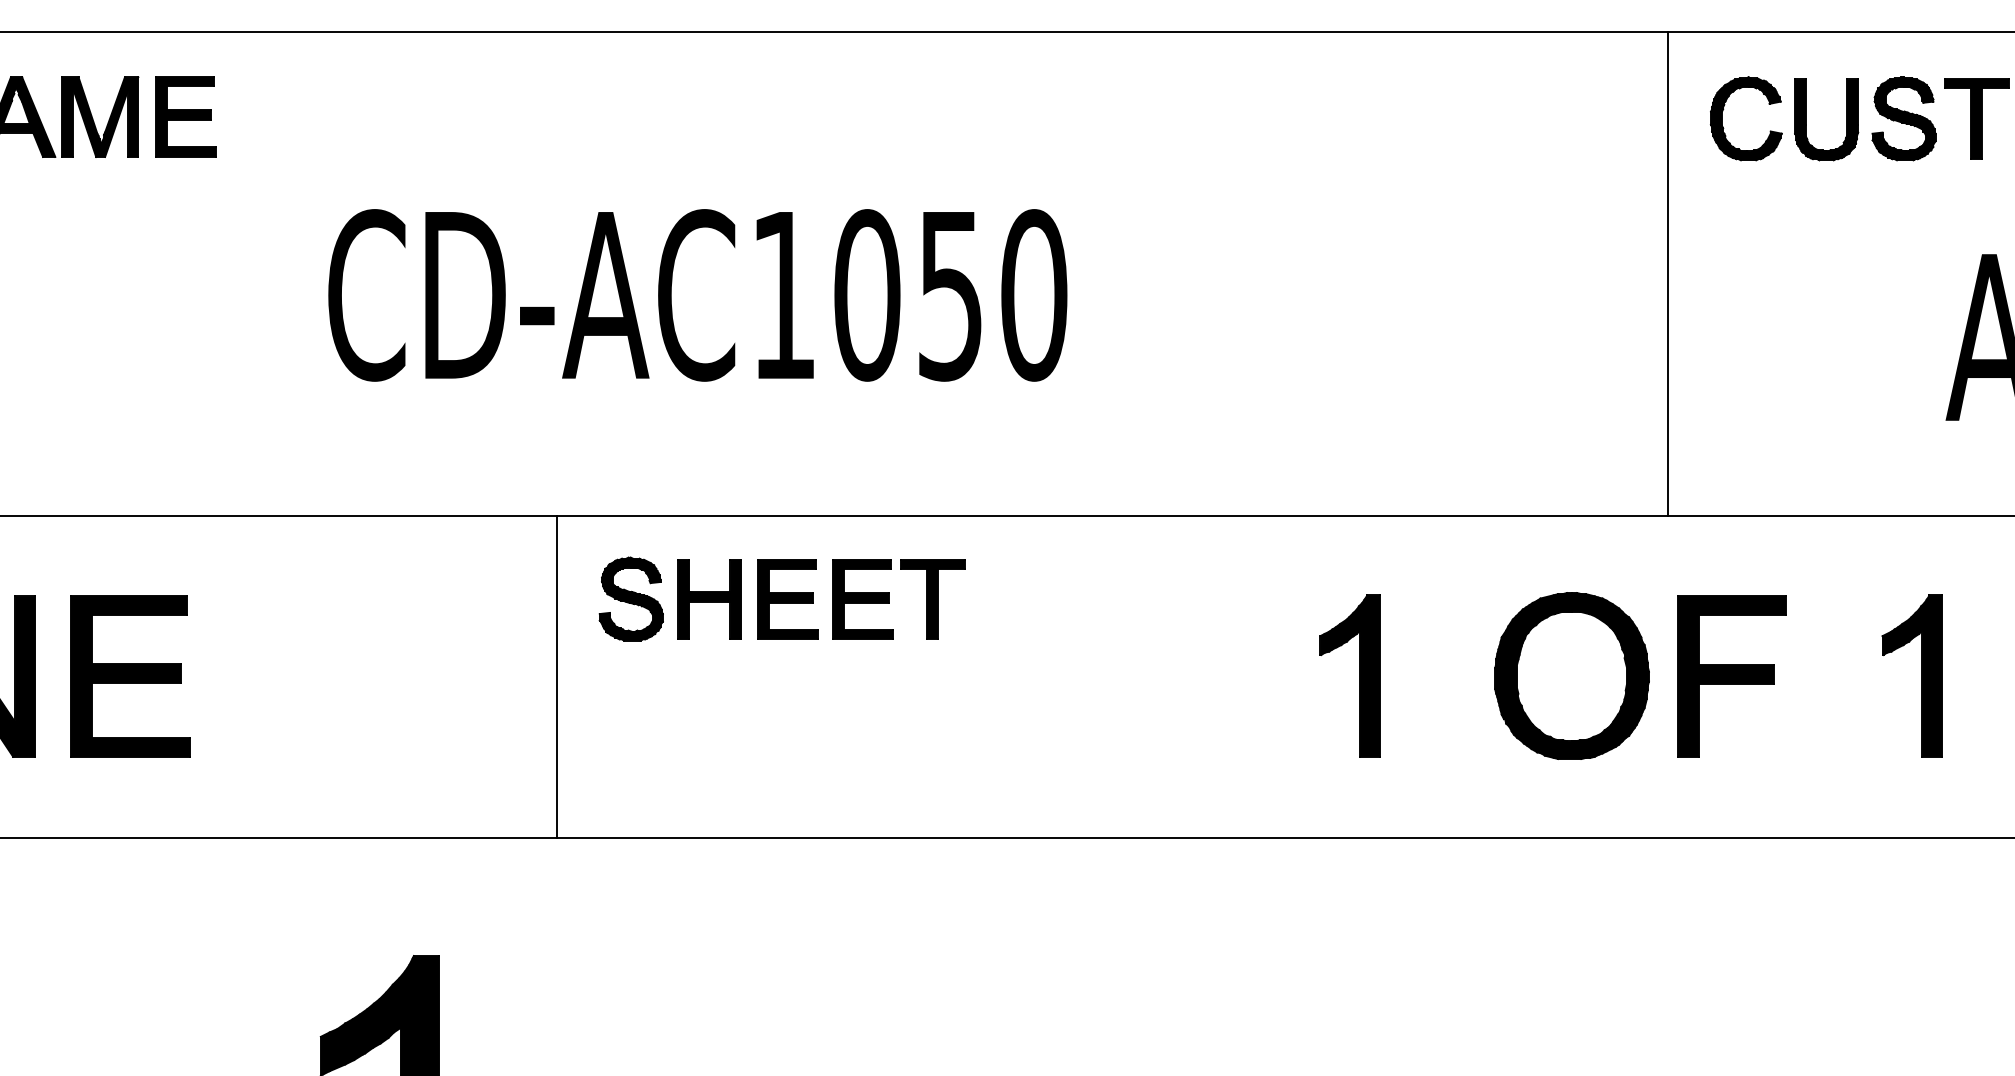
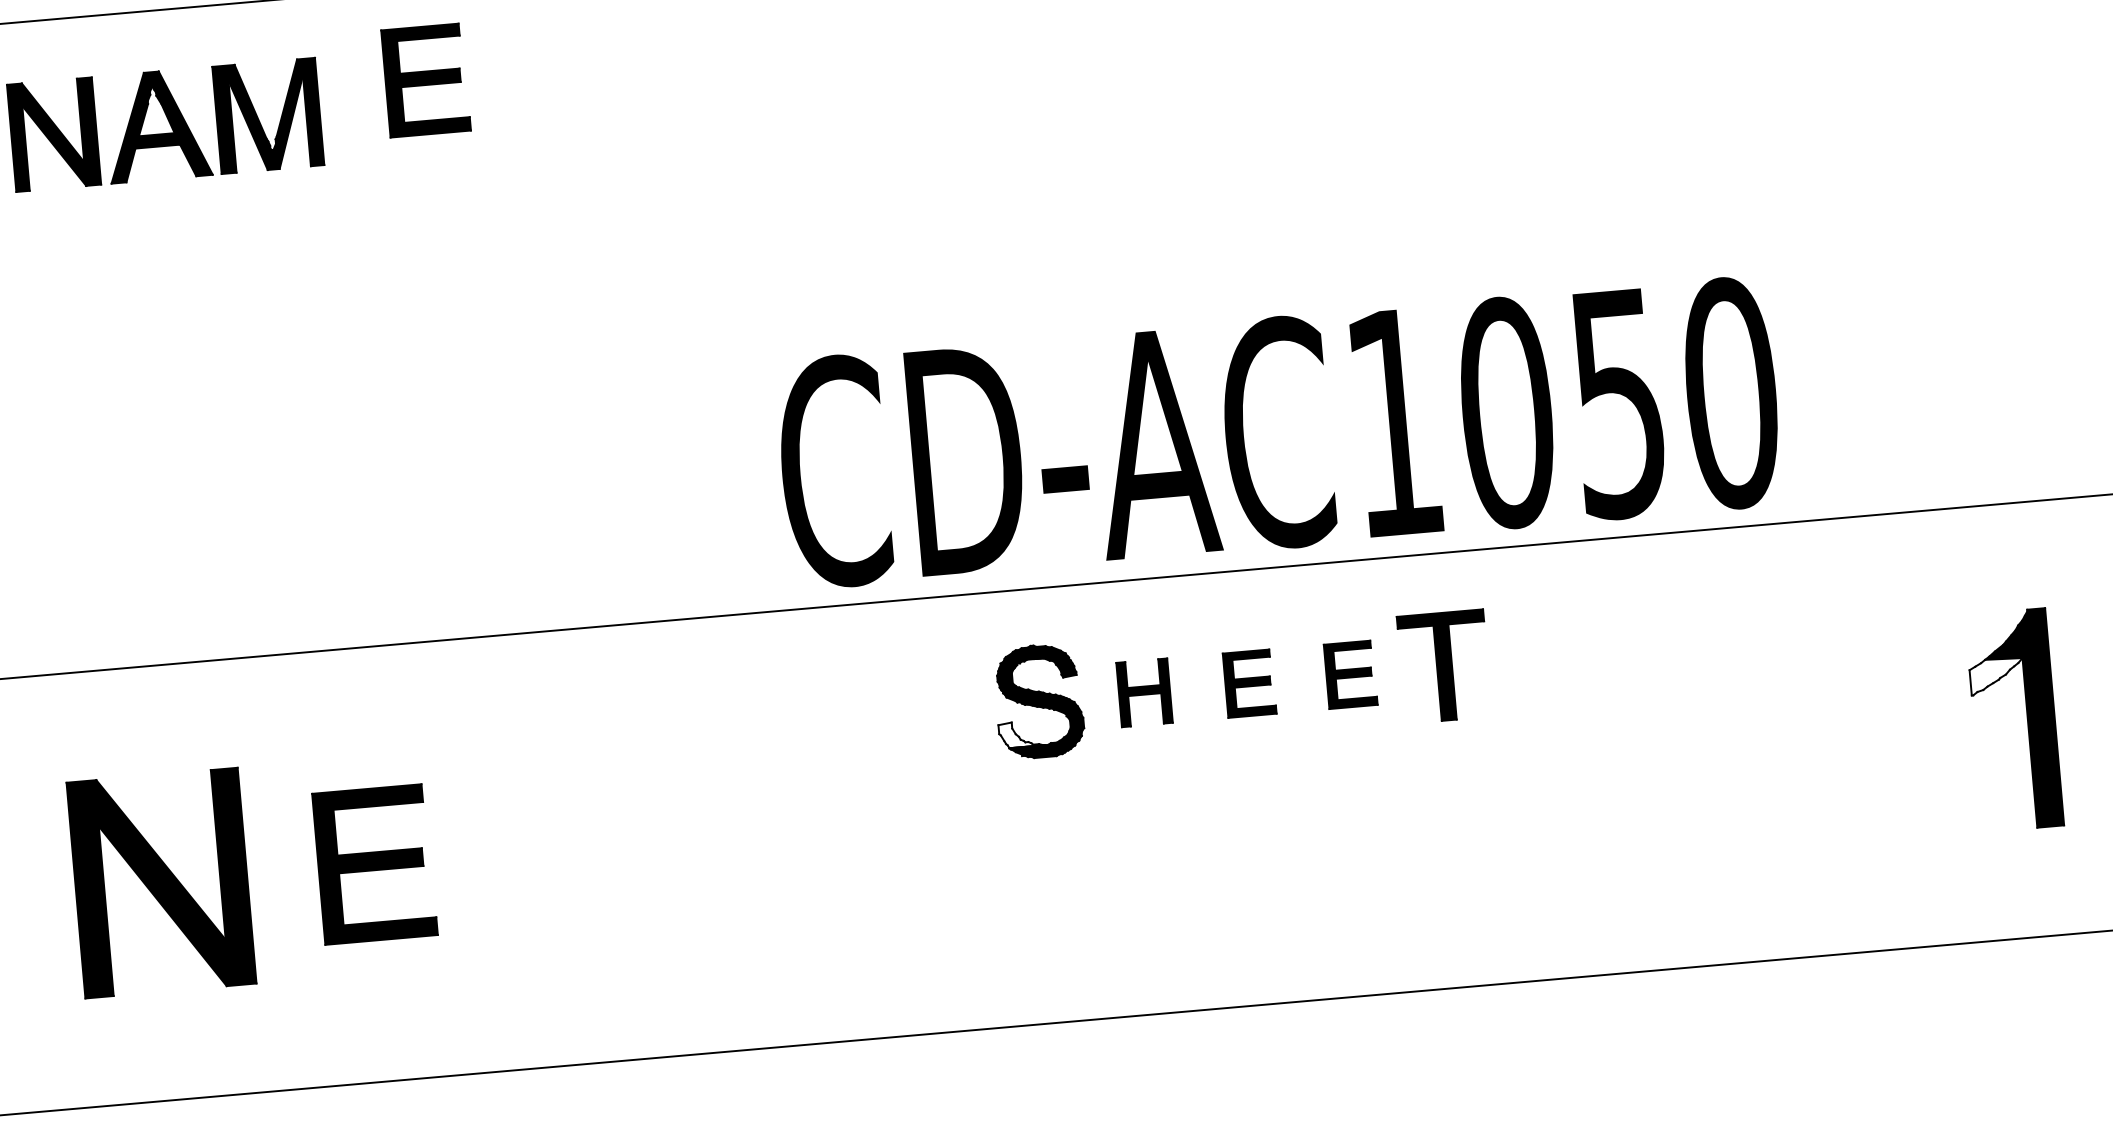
part: (185, 116) -> (425, 79), moved
text: (697, 295) -> (1278, 433), moved
part: (709, 599) -> (1144, 692), size x0.6
part: (787, 599) -> (1249, 683), size x0.6
part: (862, 599) -> (1349, 674), size x0.6
fill: (615, 621) -> (1020, 733), removed
fill: (1340, 642) -> (1997, 676), removed
part: (130, 676) -> (374, 864), size x0.7
line: (556, 676) -> (947, 814), removed

